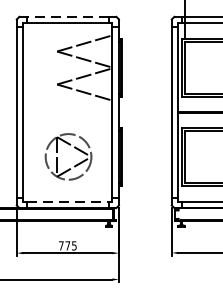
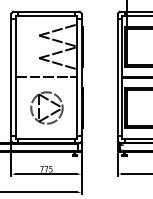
line: (67, 16) -> (46, 11), dashed -> solid
line: (67, 112) -> (46, 77), added
line: (69, 201) -> (47, 138), dashed -> solid

